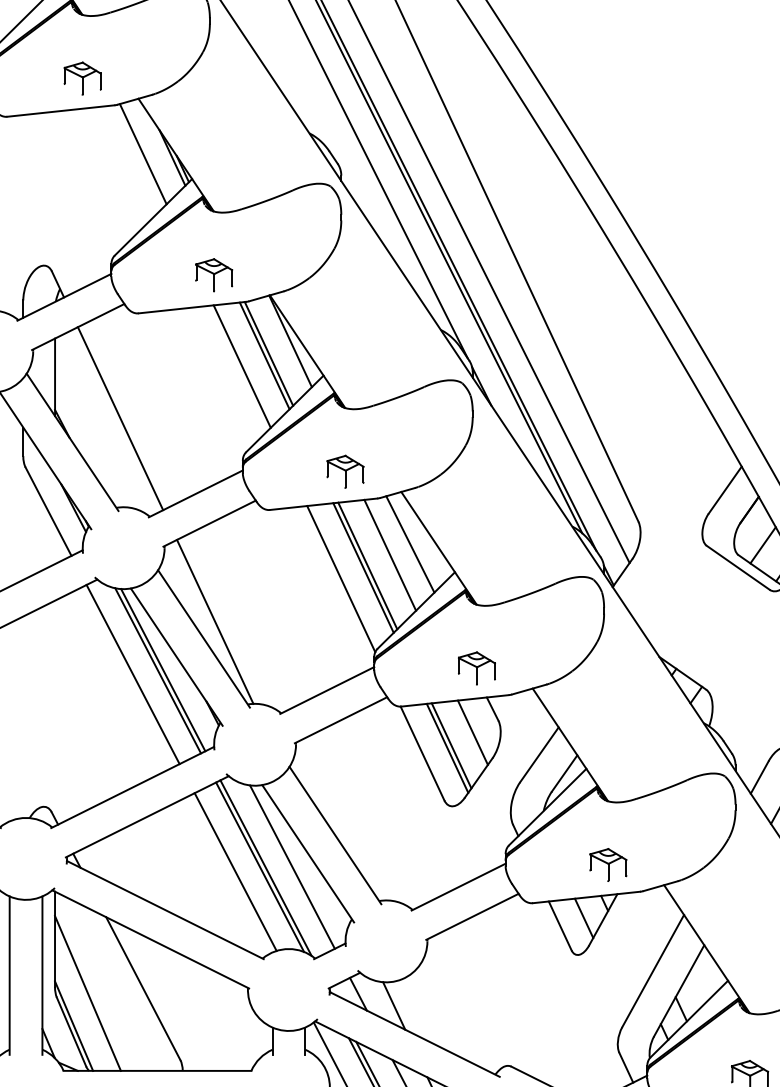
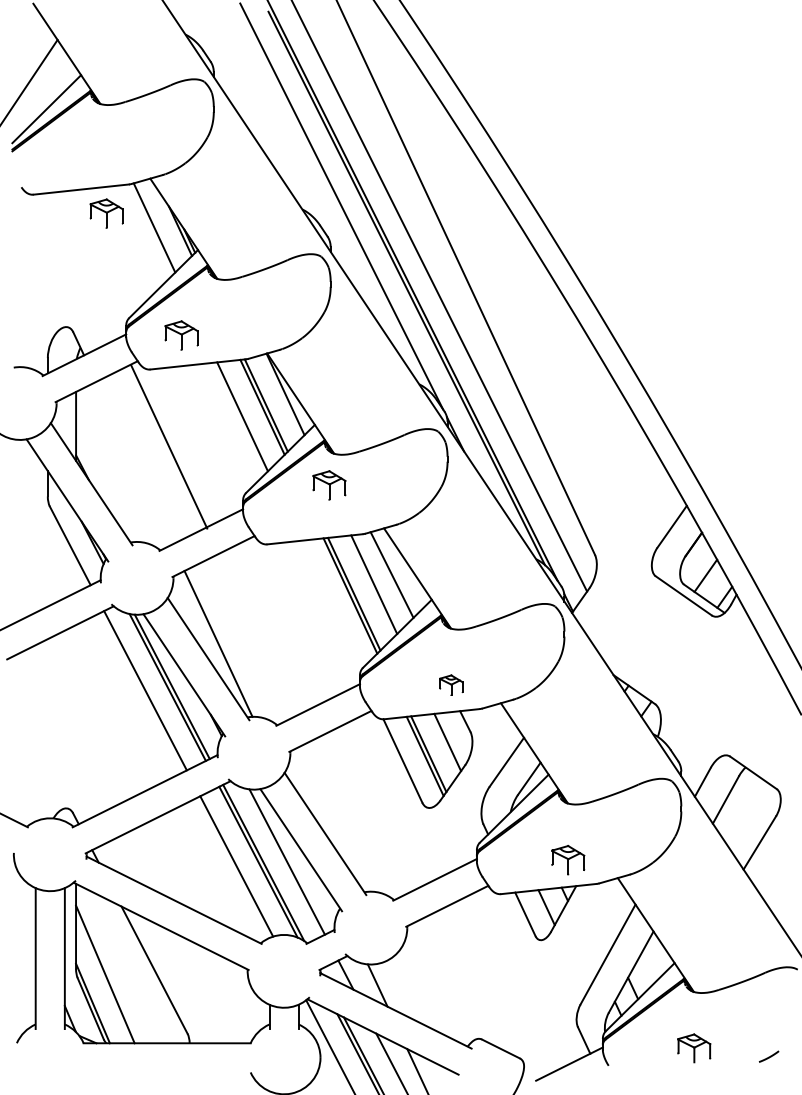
part: (82, 78) -> (106, 213), moved
part: (214, 275) -> (181, 335), moved
line: (120, 417) -> (169, 446), moved
part: (345, 471) -> (329, 485), moved
line: (341, 578) -> (330, 605), removed
part: (477, 668) -> (451, 685), size x0.7

